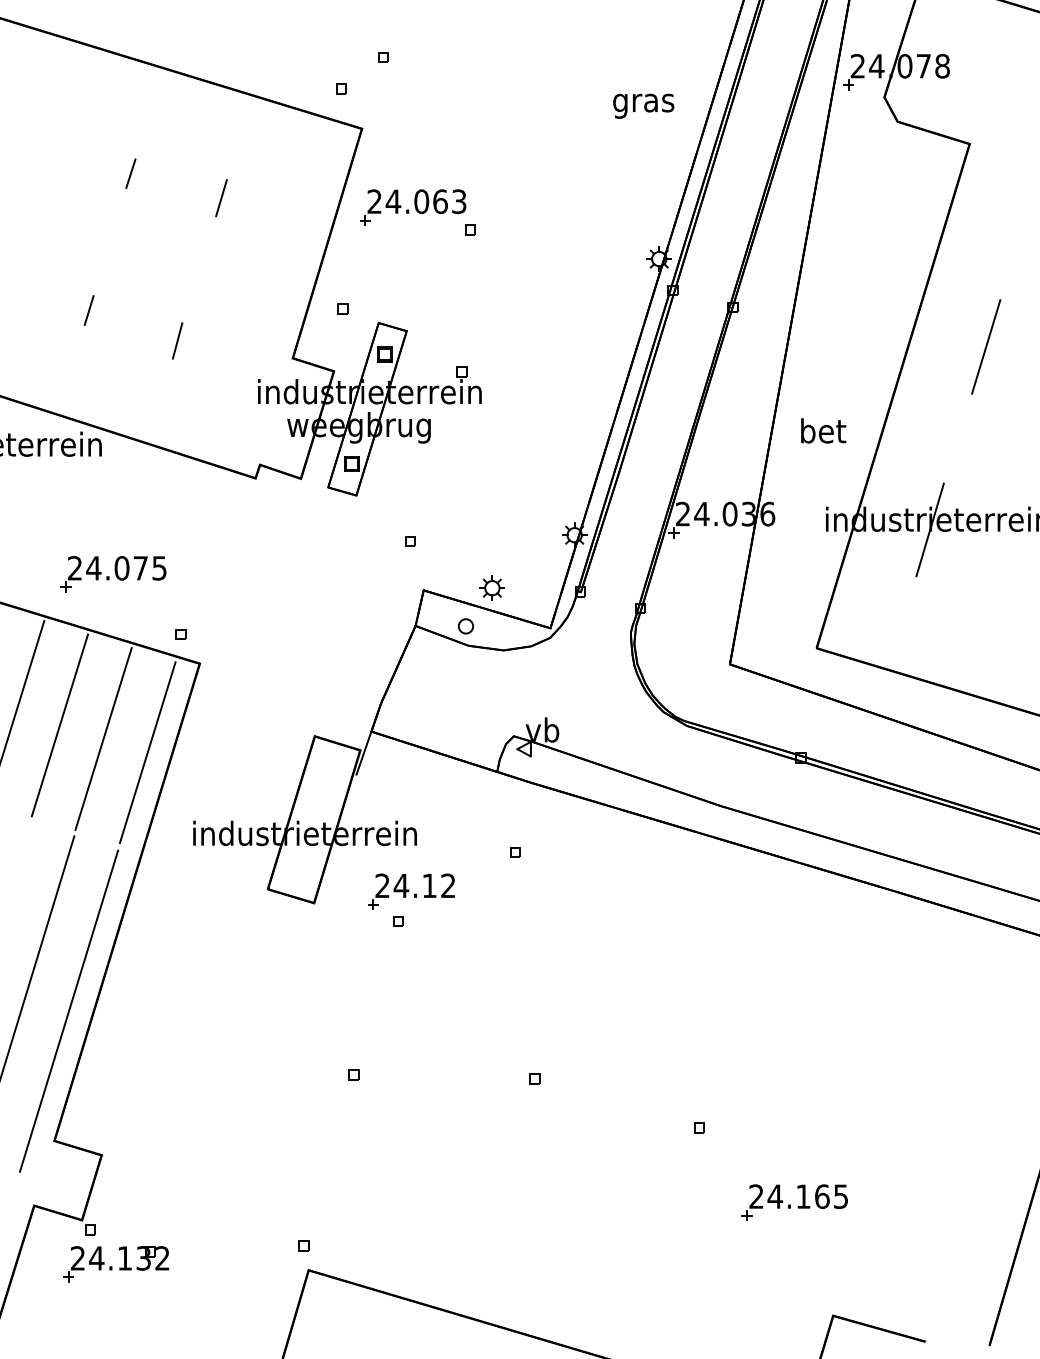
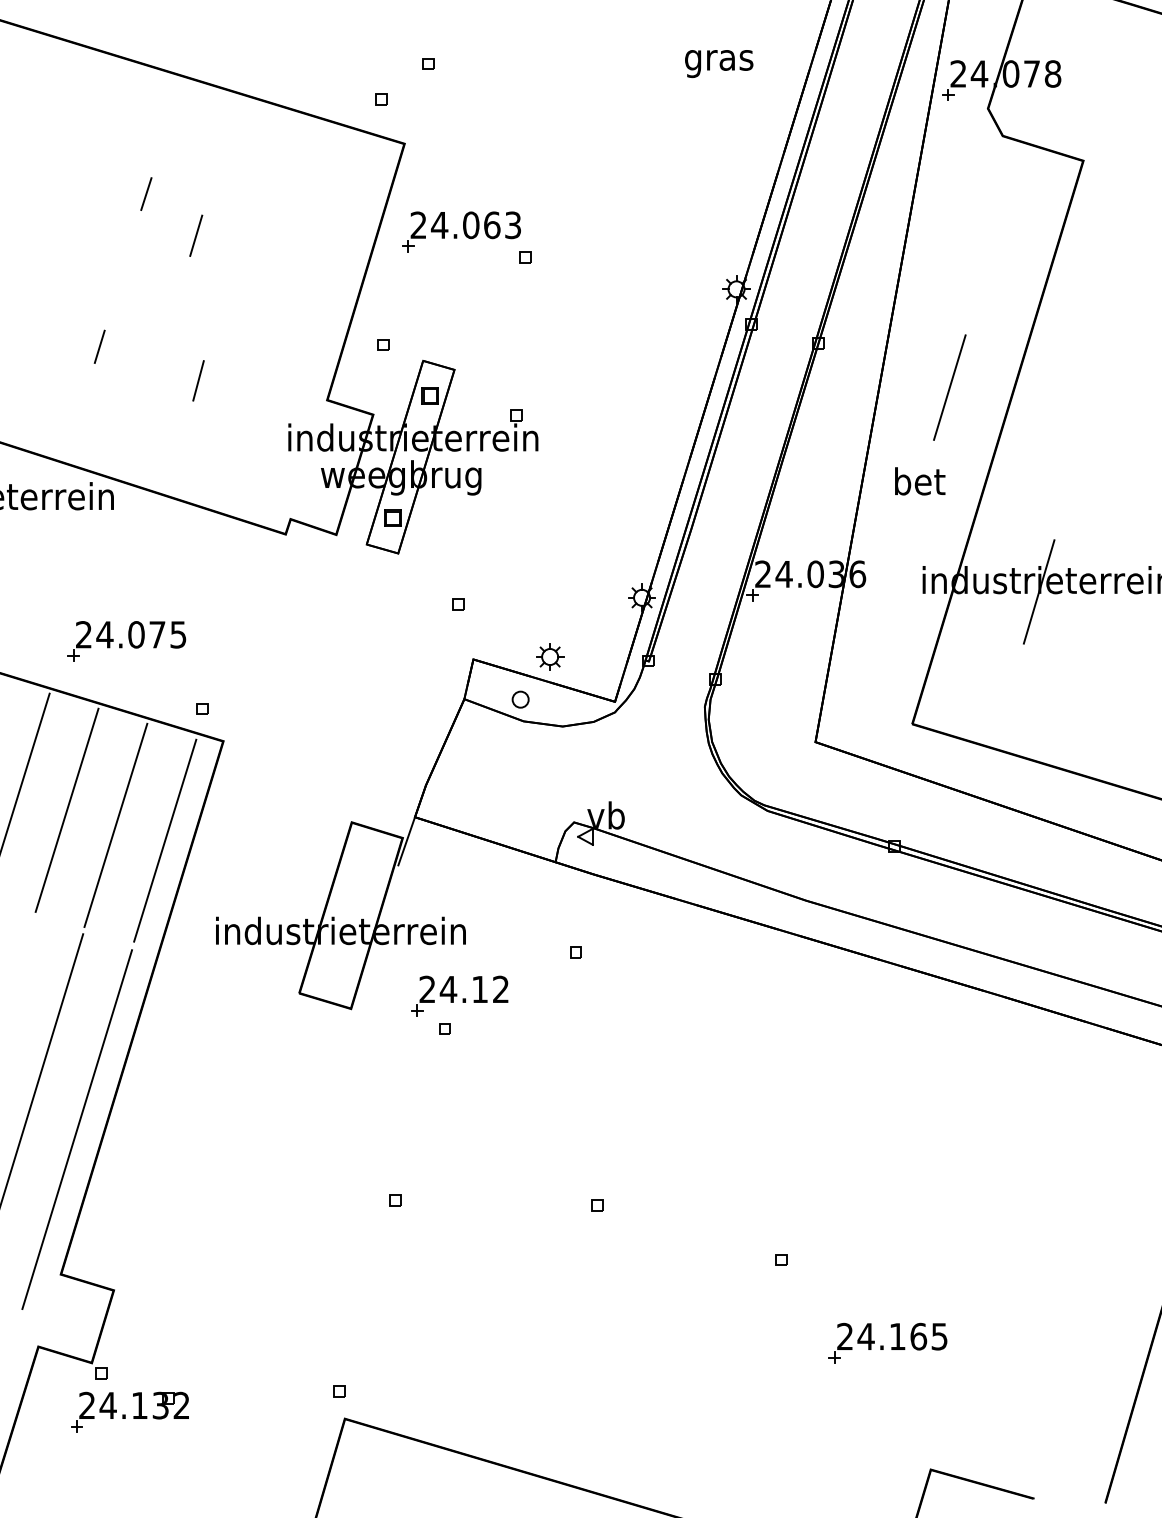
text: (643, 105) -> (718, 63), moved
line: (221, 198) -> (196, 236), moved
line: (986, 346) -> (950, 387), moved

